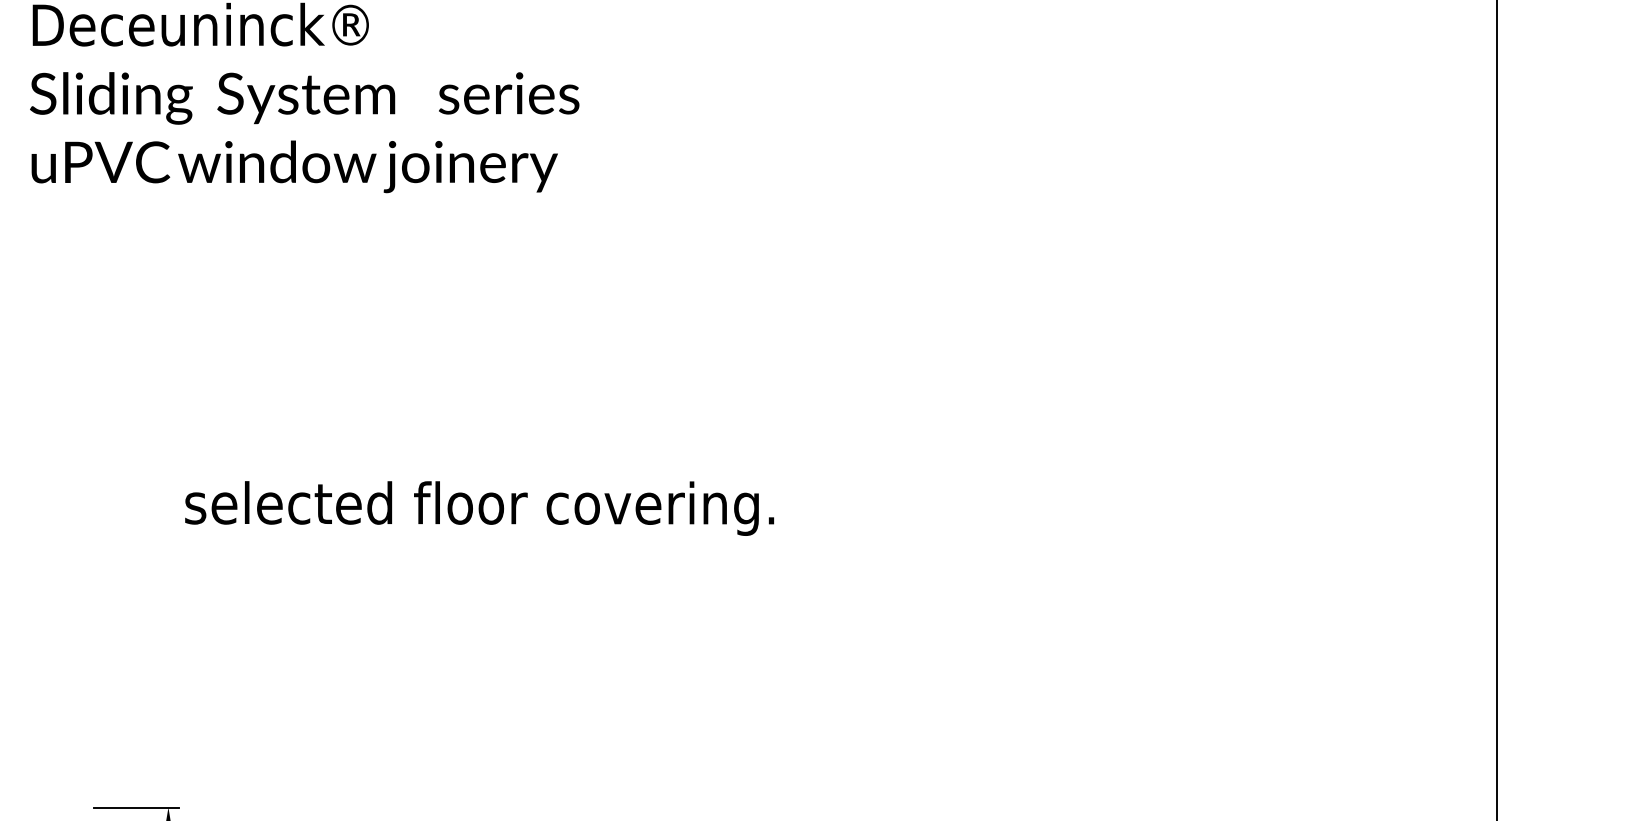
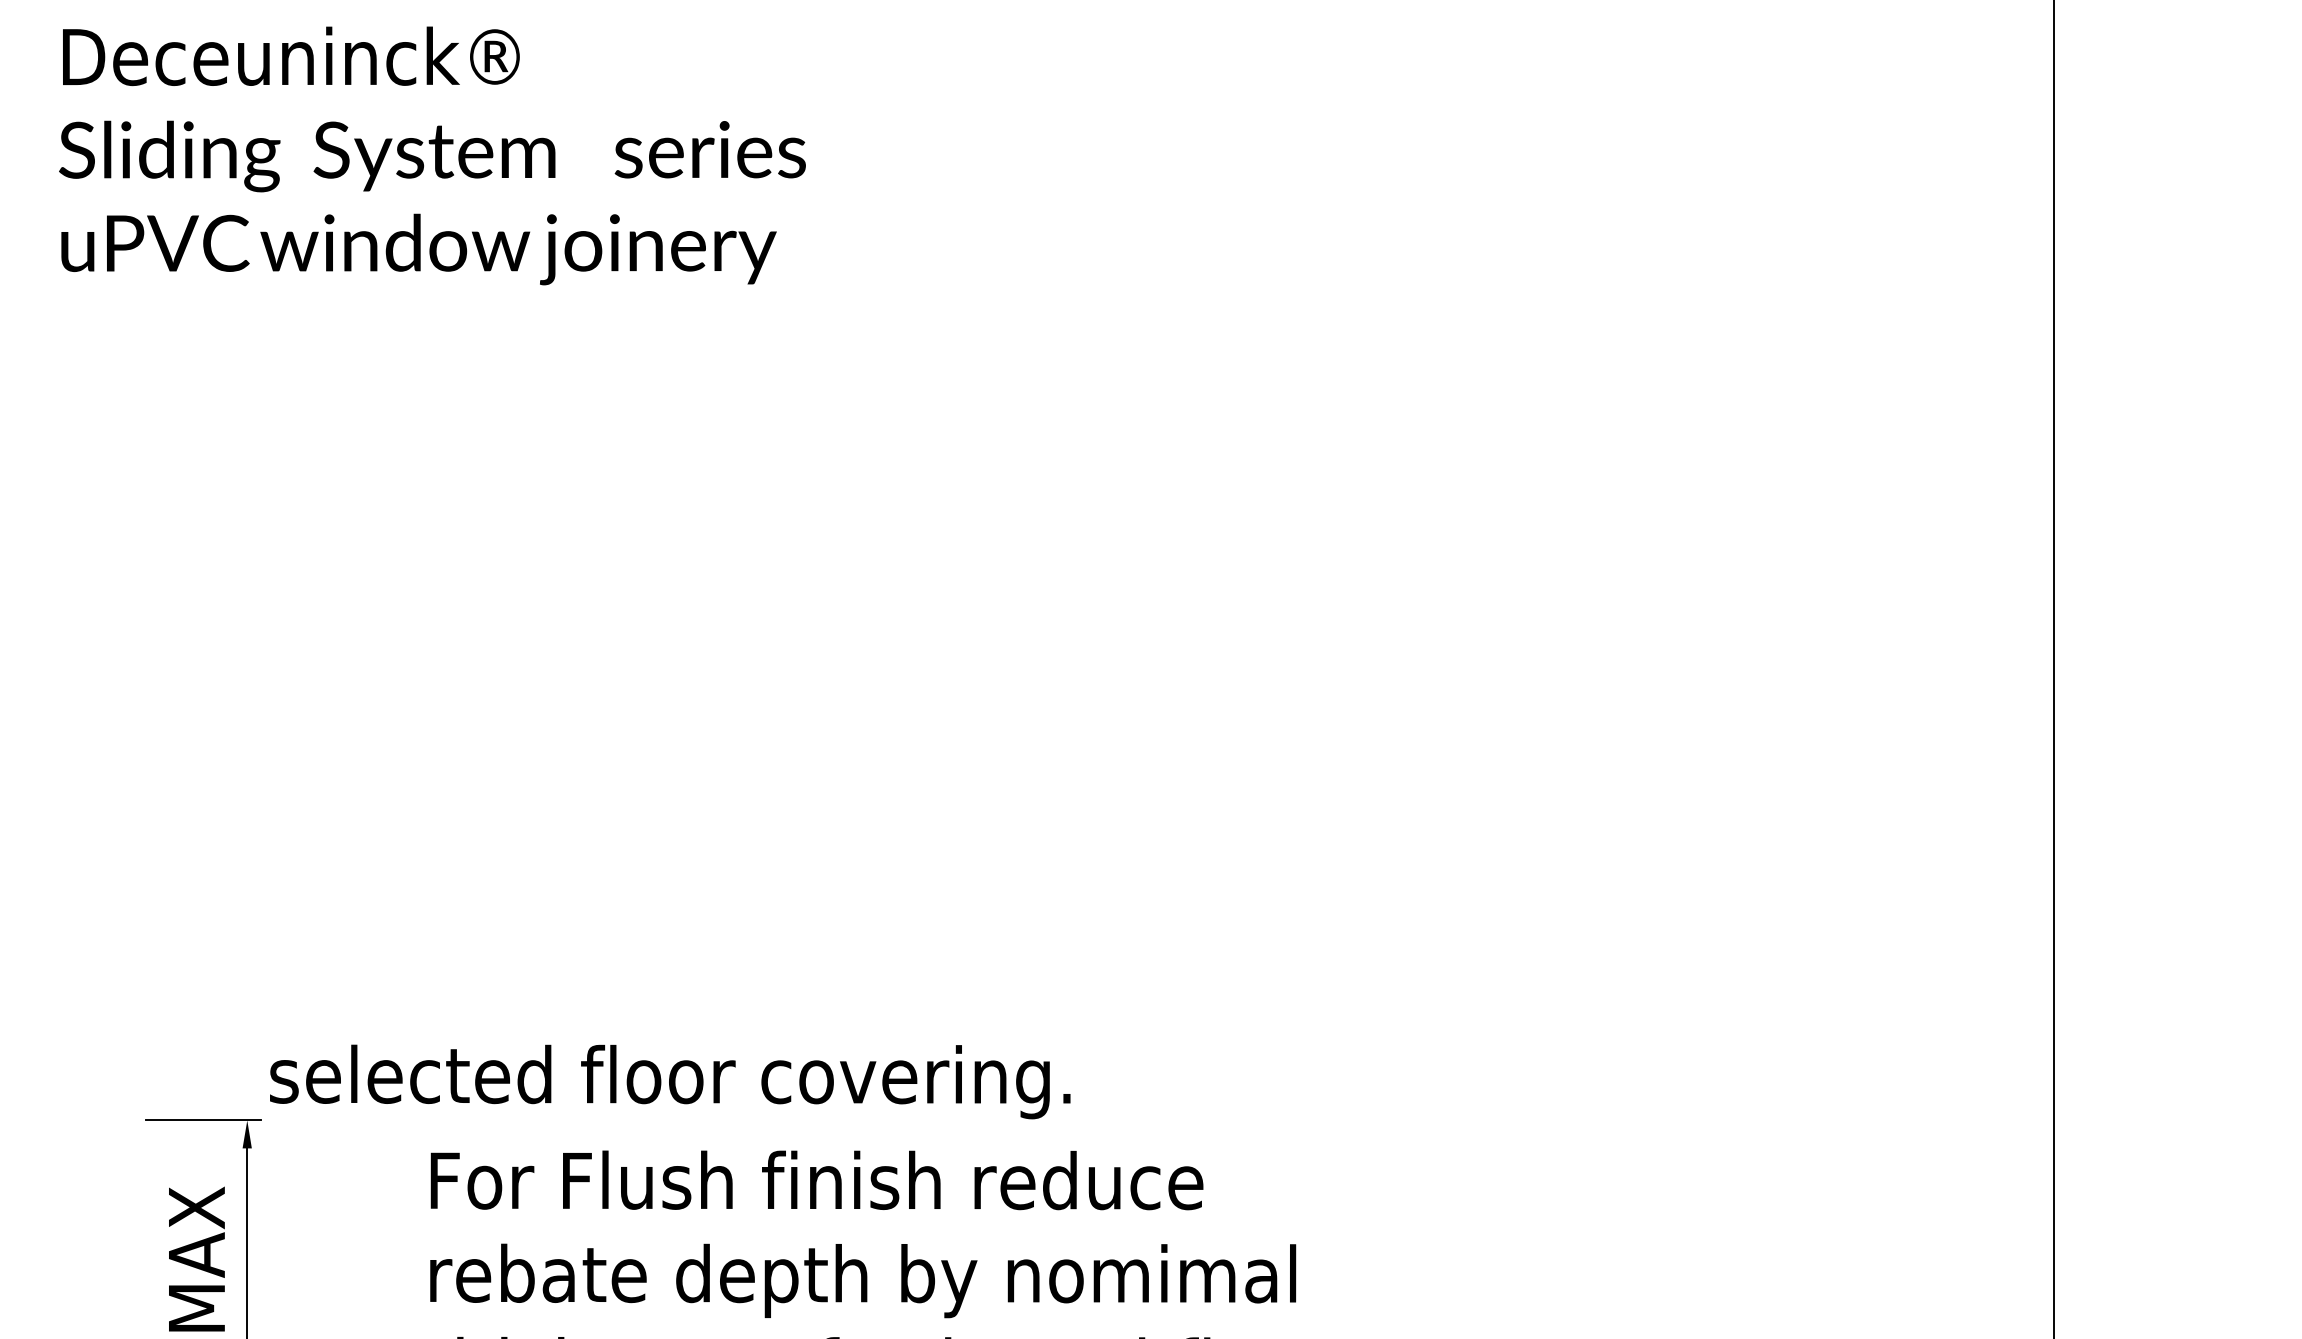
text: (479, 508) -> (670, 1081), moved

